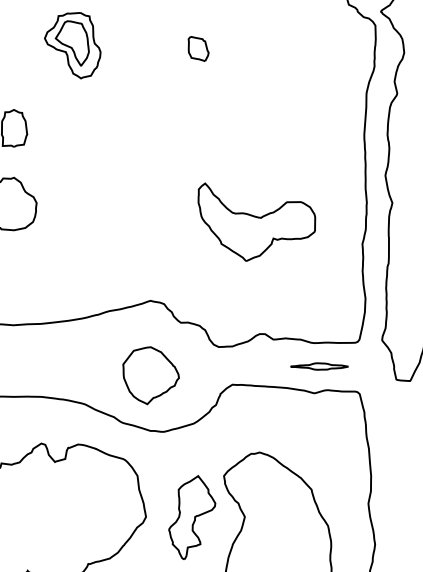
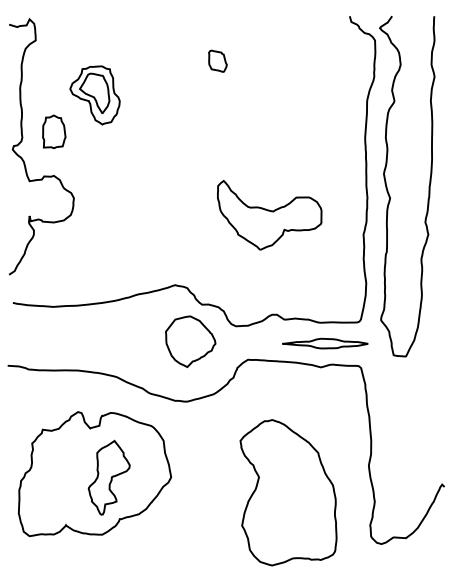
part: (72, 45) -> (94, 95), moved
part: (319, 366) -> (325, 343), size x1.67
part: (150, 375) -> (190, 341), moved
part: (191, 517) -> (108, 477), moved

